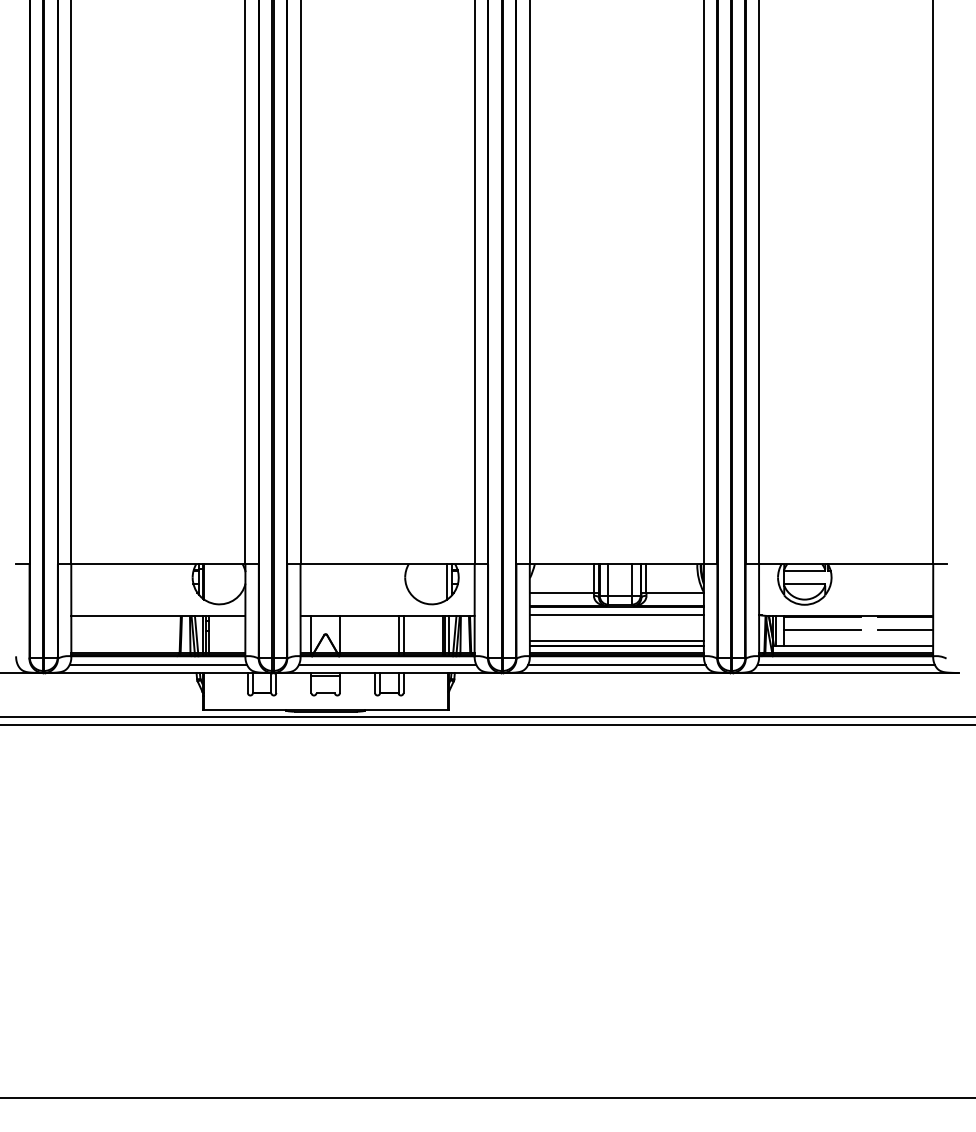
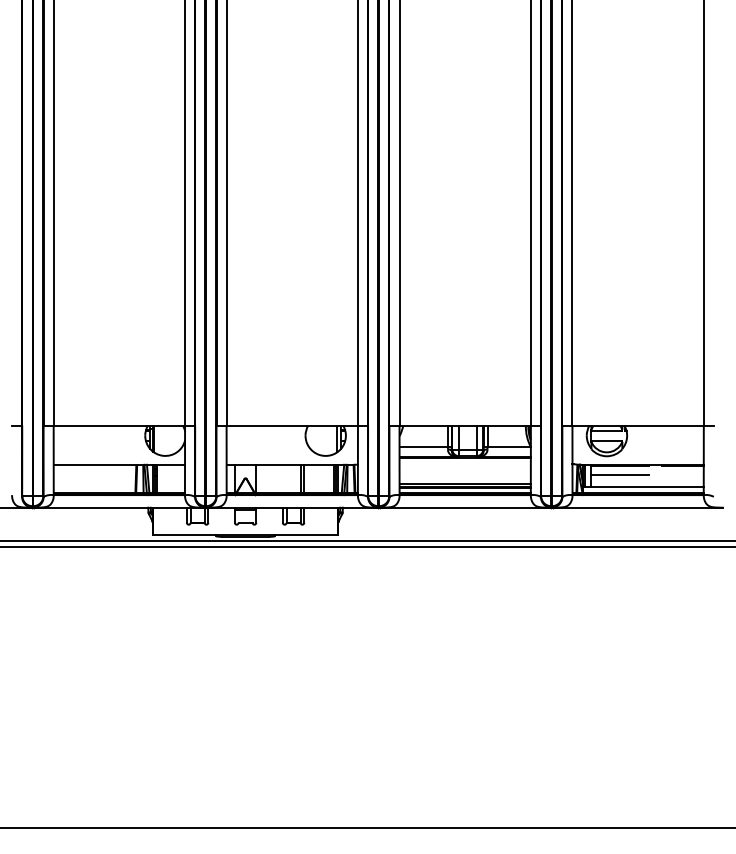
line: (615, 615) -> (464, 464), removed
line: (904, 630) -> (682, 475), removed
line: (158, 664) -> (119, 501), removed
line: (387, 664) -> (292, 501), removed
line: (617, 664) -> (465, 501), removed
line: (846, 664) -> (638, 501), removed

